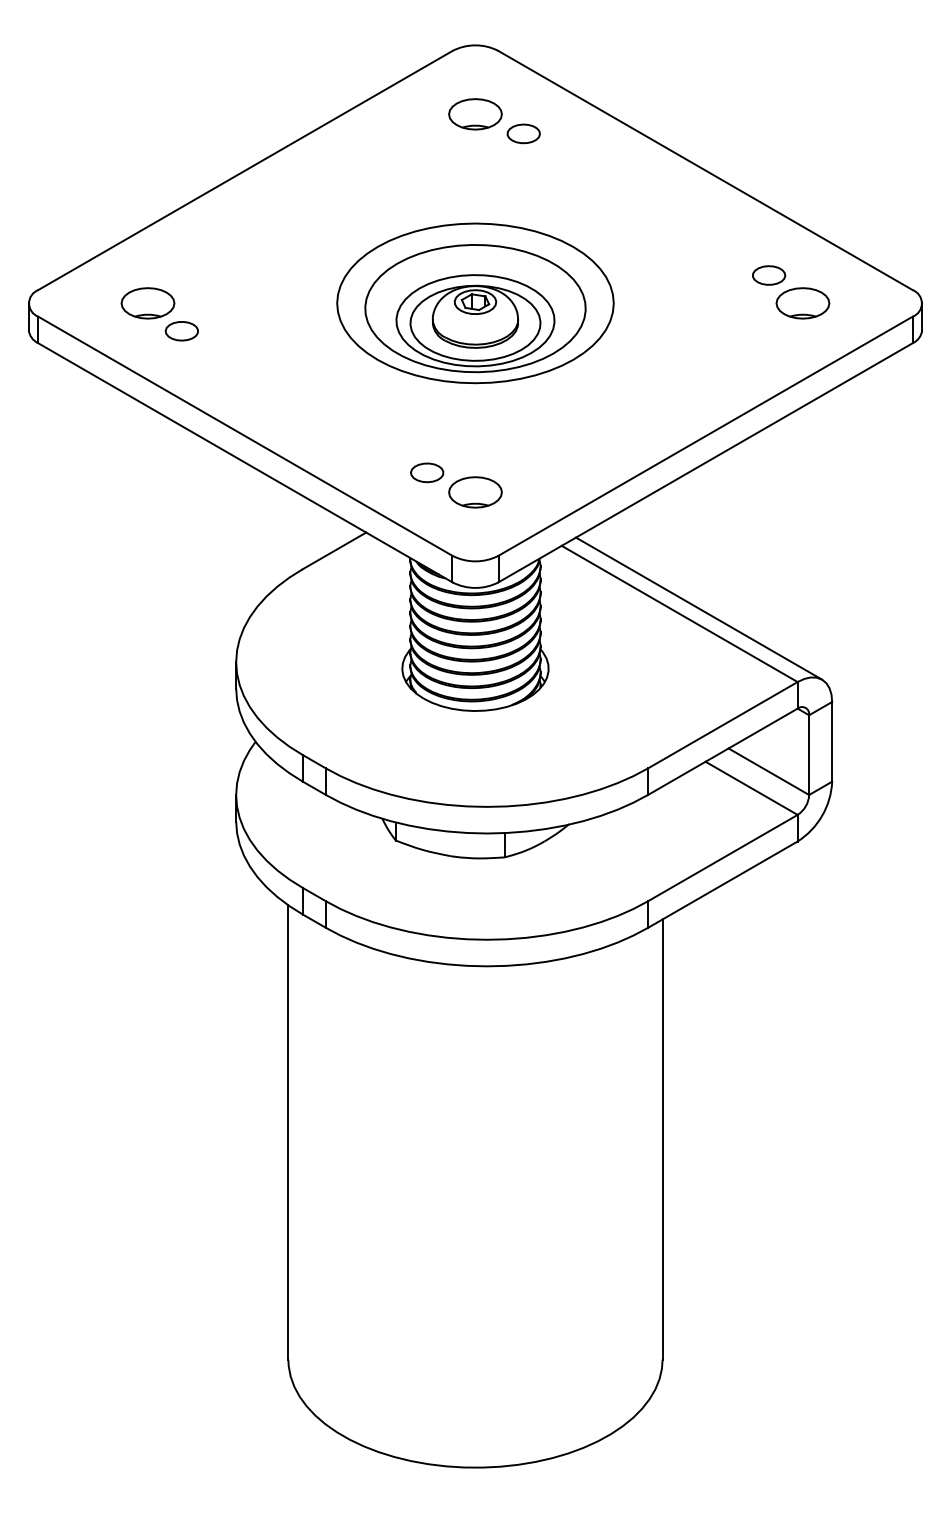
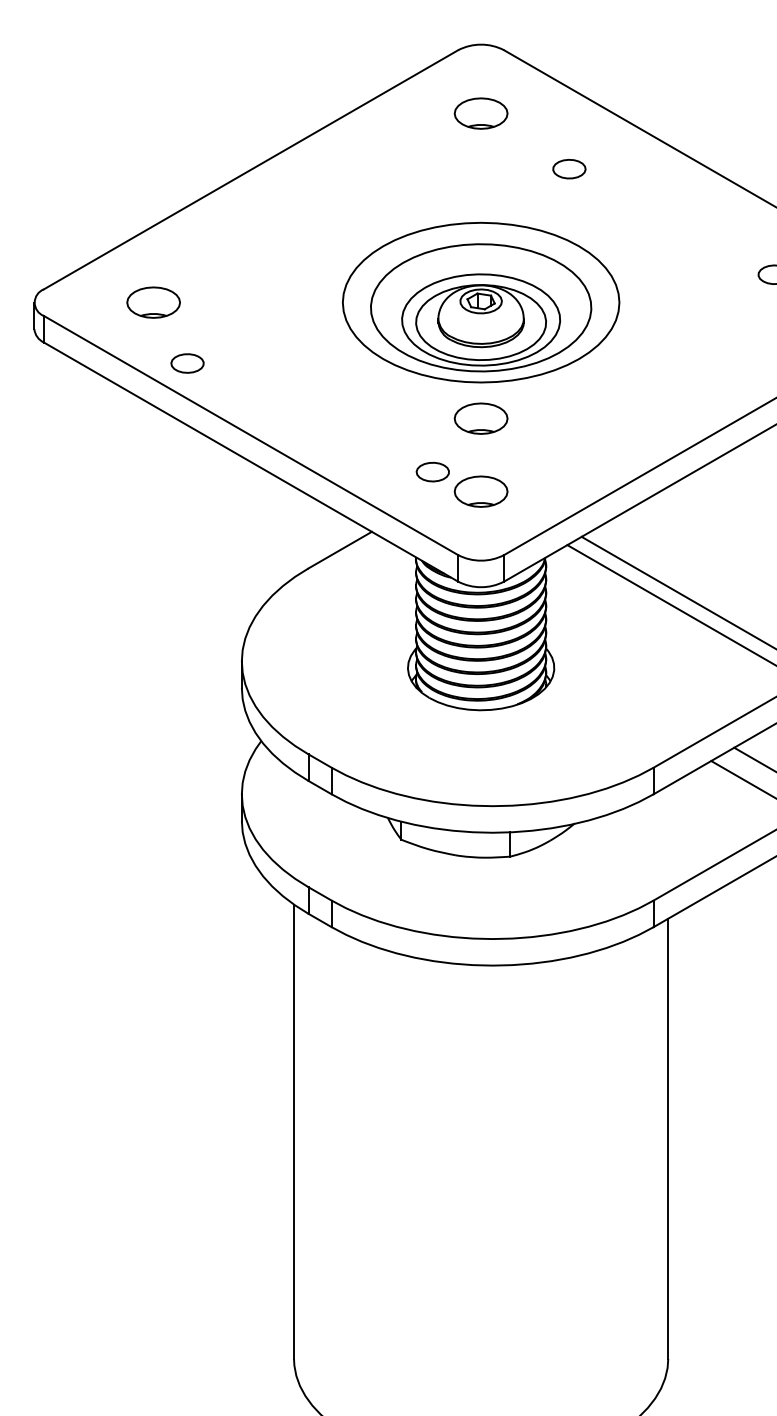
part: (523, 133) -> (569, 168), moved
part: (181, 331) -> (187, 363), moved
part: (475, 419) -> (481, 418), added

